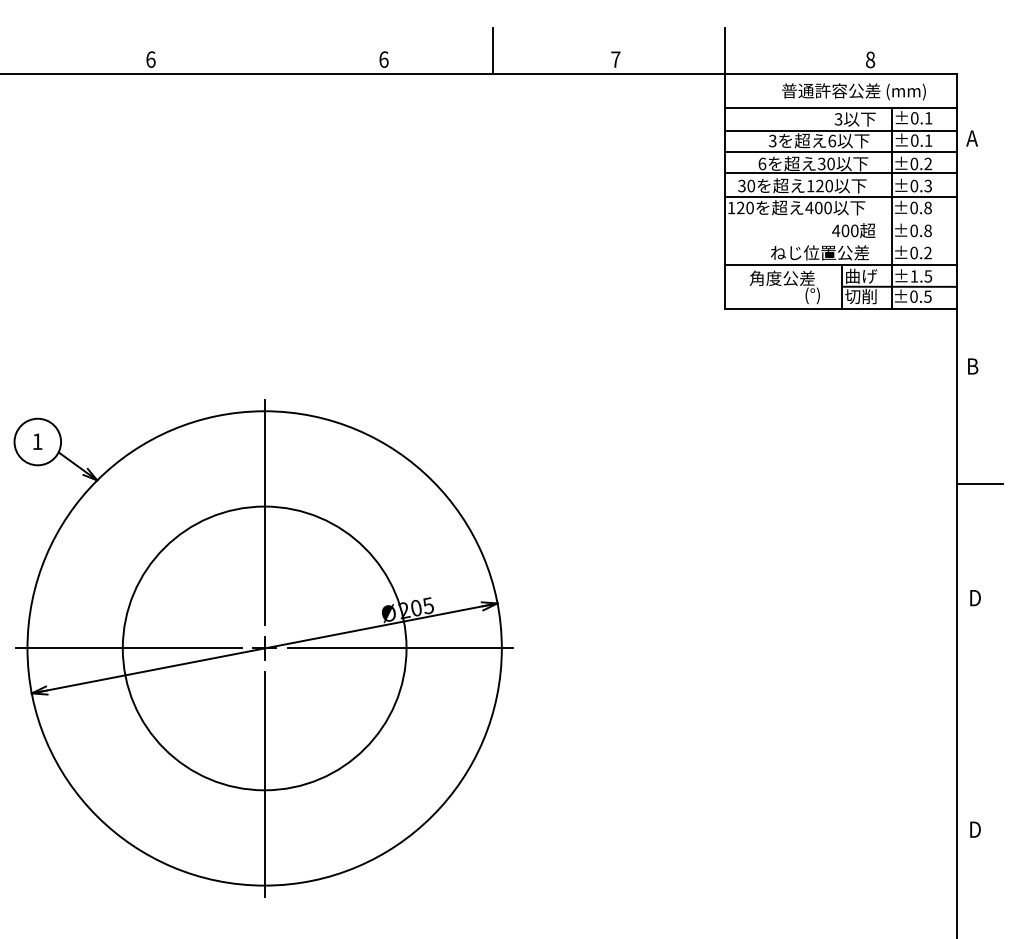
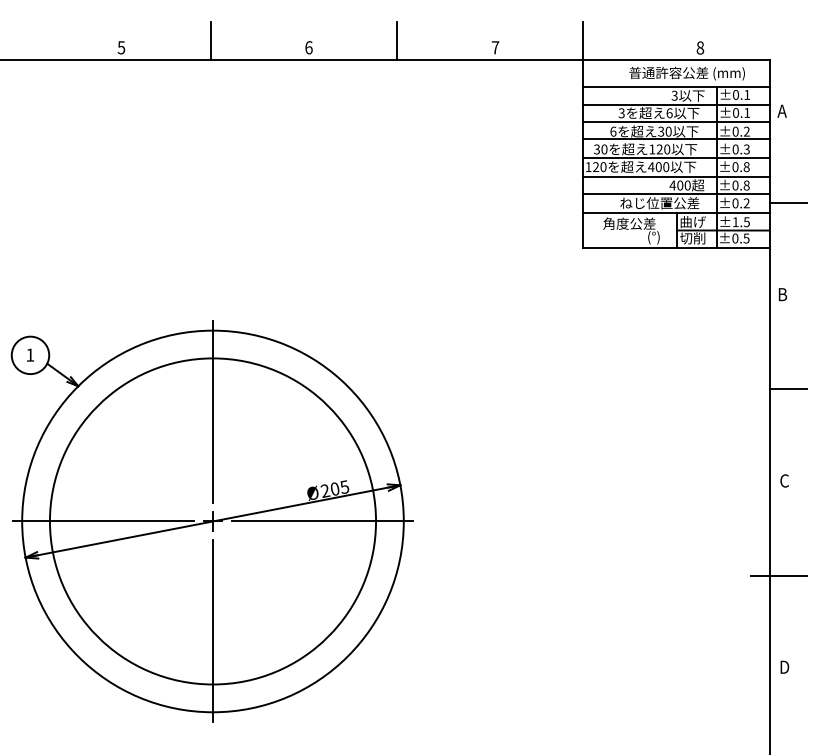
line: (261, 51) -> (210, 41), added
text: (150, 59) -> (121, 47), 6 -> 5
line: (840, 220) -> (676, 177), added
line: (840, 241) -> (676, 194), added
line: (979, 252) -> (788, 202), added
text: (975, 597) -> (784, 480), D -> C
circle: (264, 648) -> (212, 521), size x1.43
line: (967, 715) -> (778, 575), added

